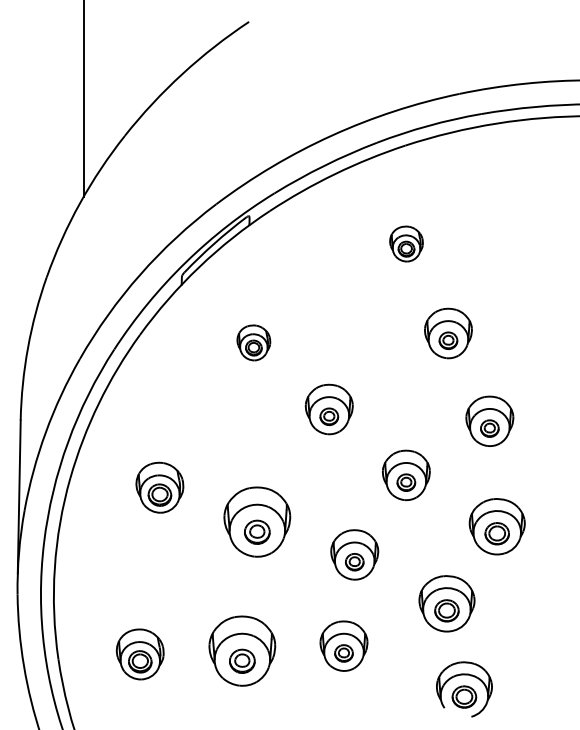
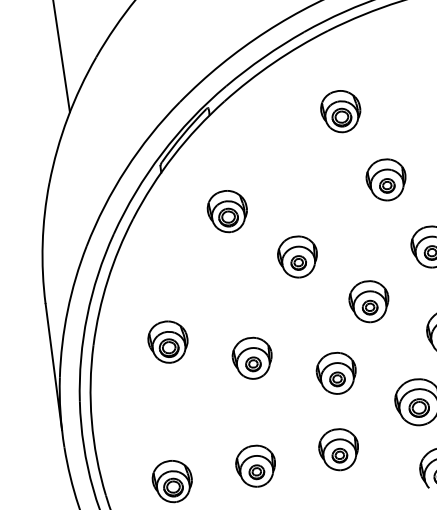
part: (406, 243) -> (340, 111), size x1.43
part: (253, 342) -> (227, 211), size x1.43
part: (257, 521) -> (252, 357), size x0.71
part: (241, 650) -> (255, 465), size x0.71

